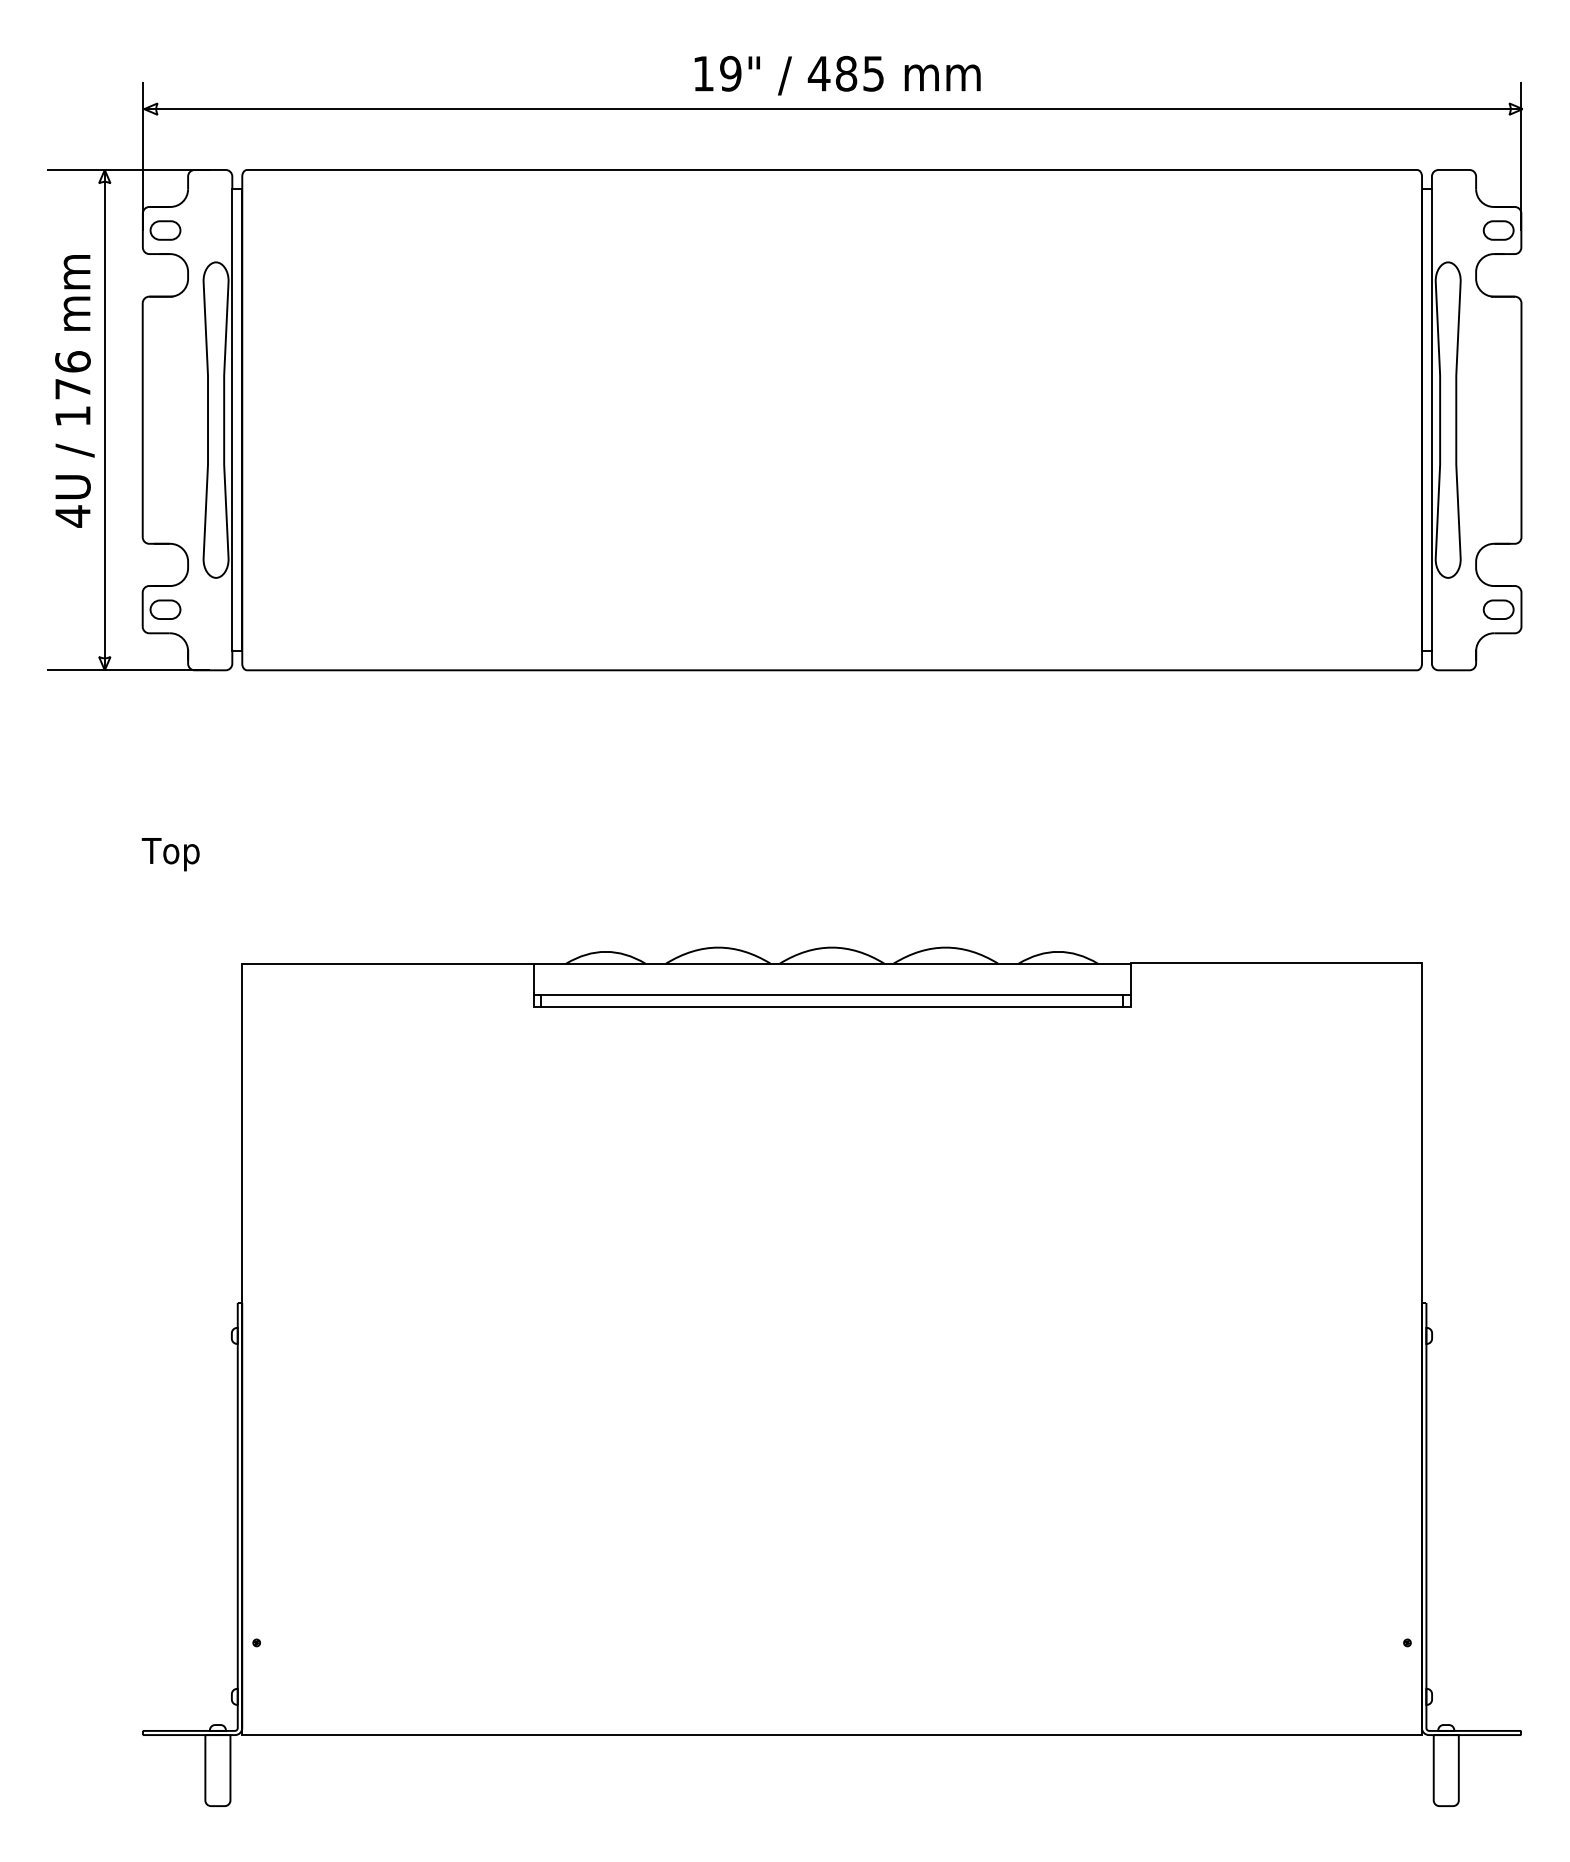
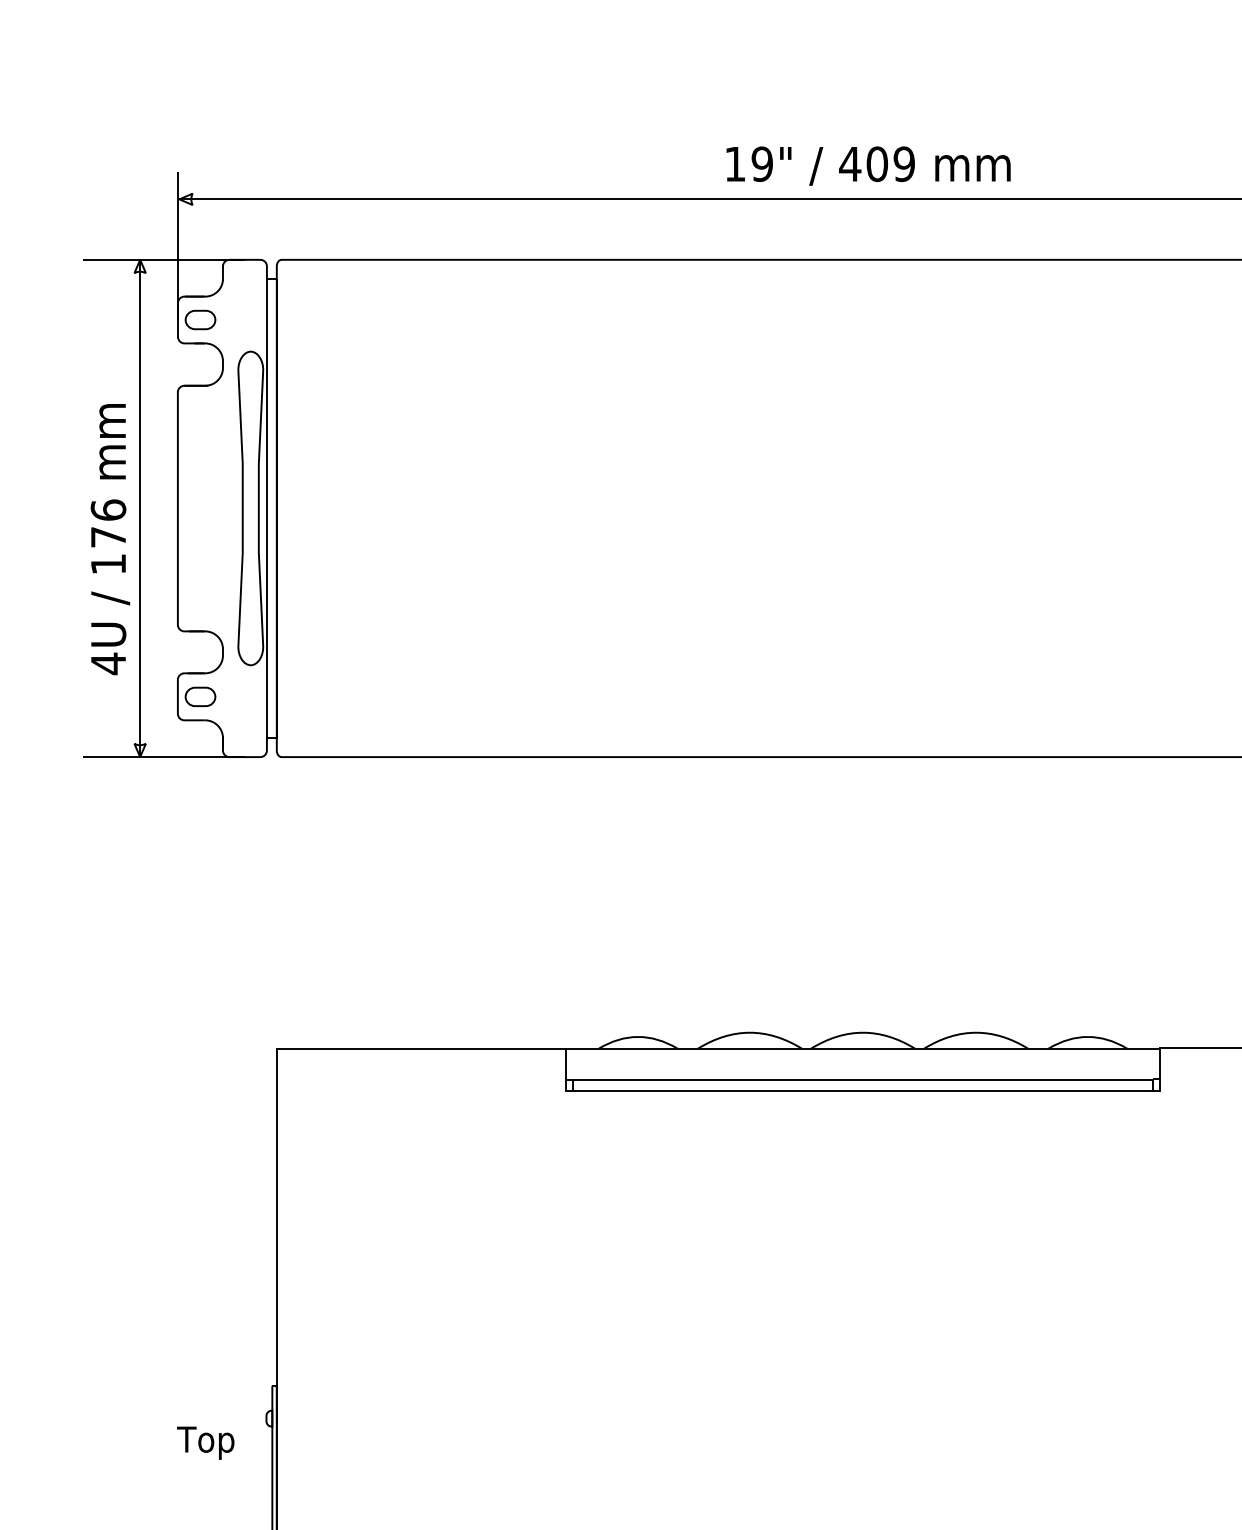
text: (859, 73) -> (890, 163), 485 -> 409
text: (74, 391) -> (110, 539), moved
text: (170, 854) -> (205, 1443), moved

